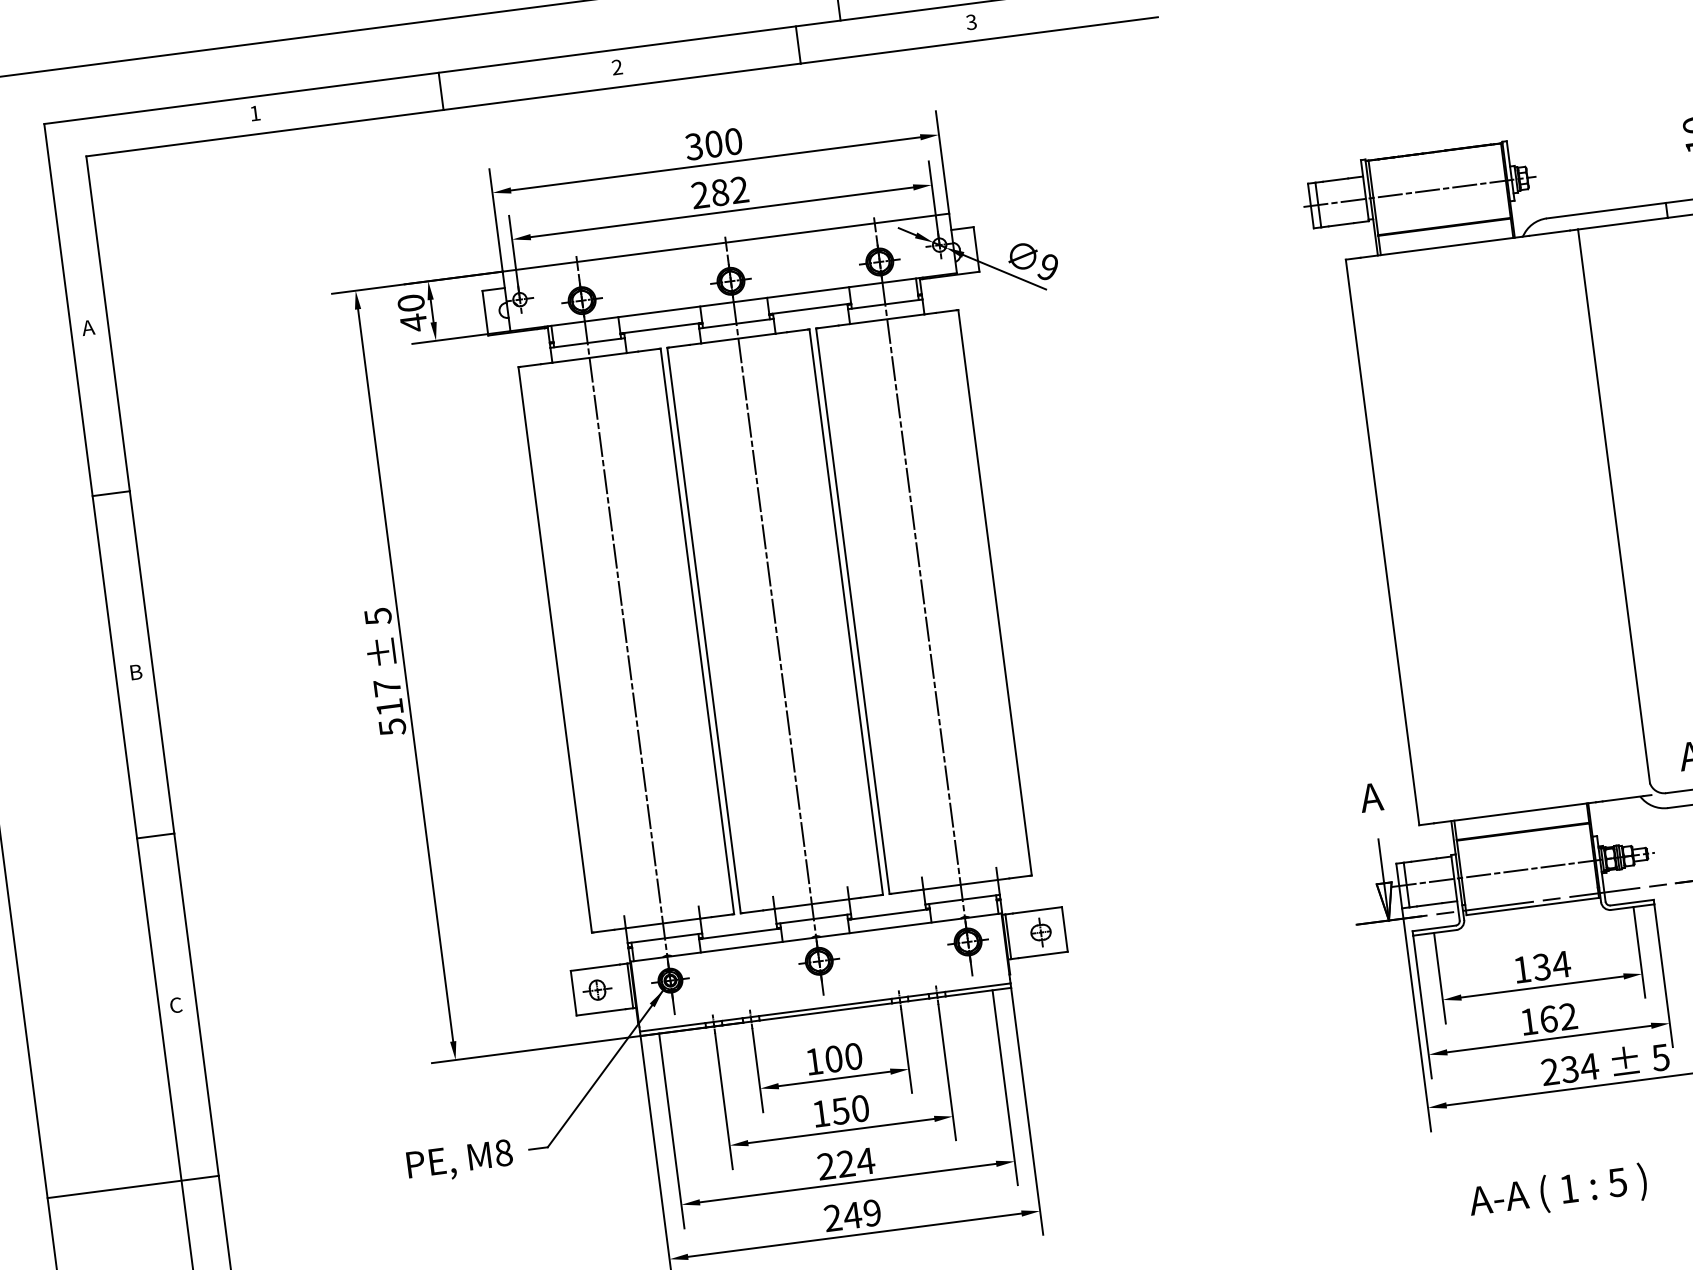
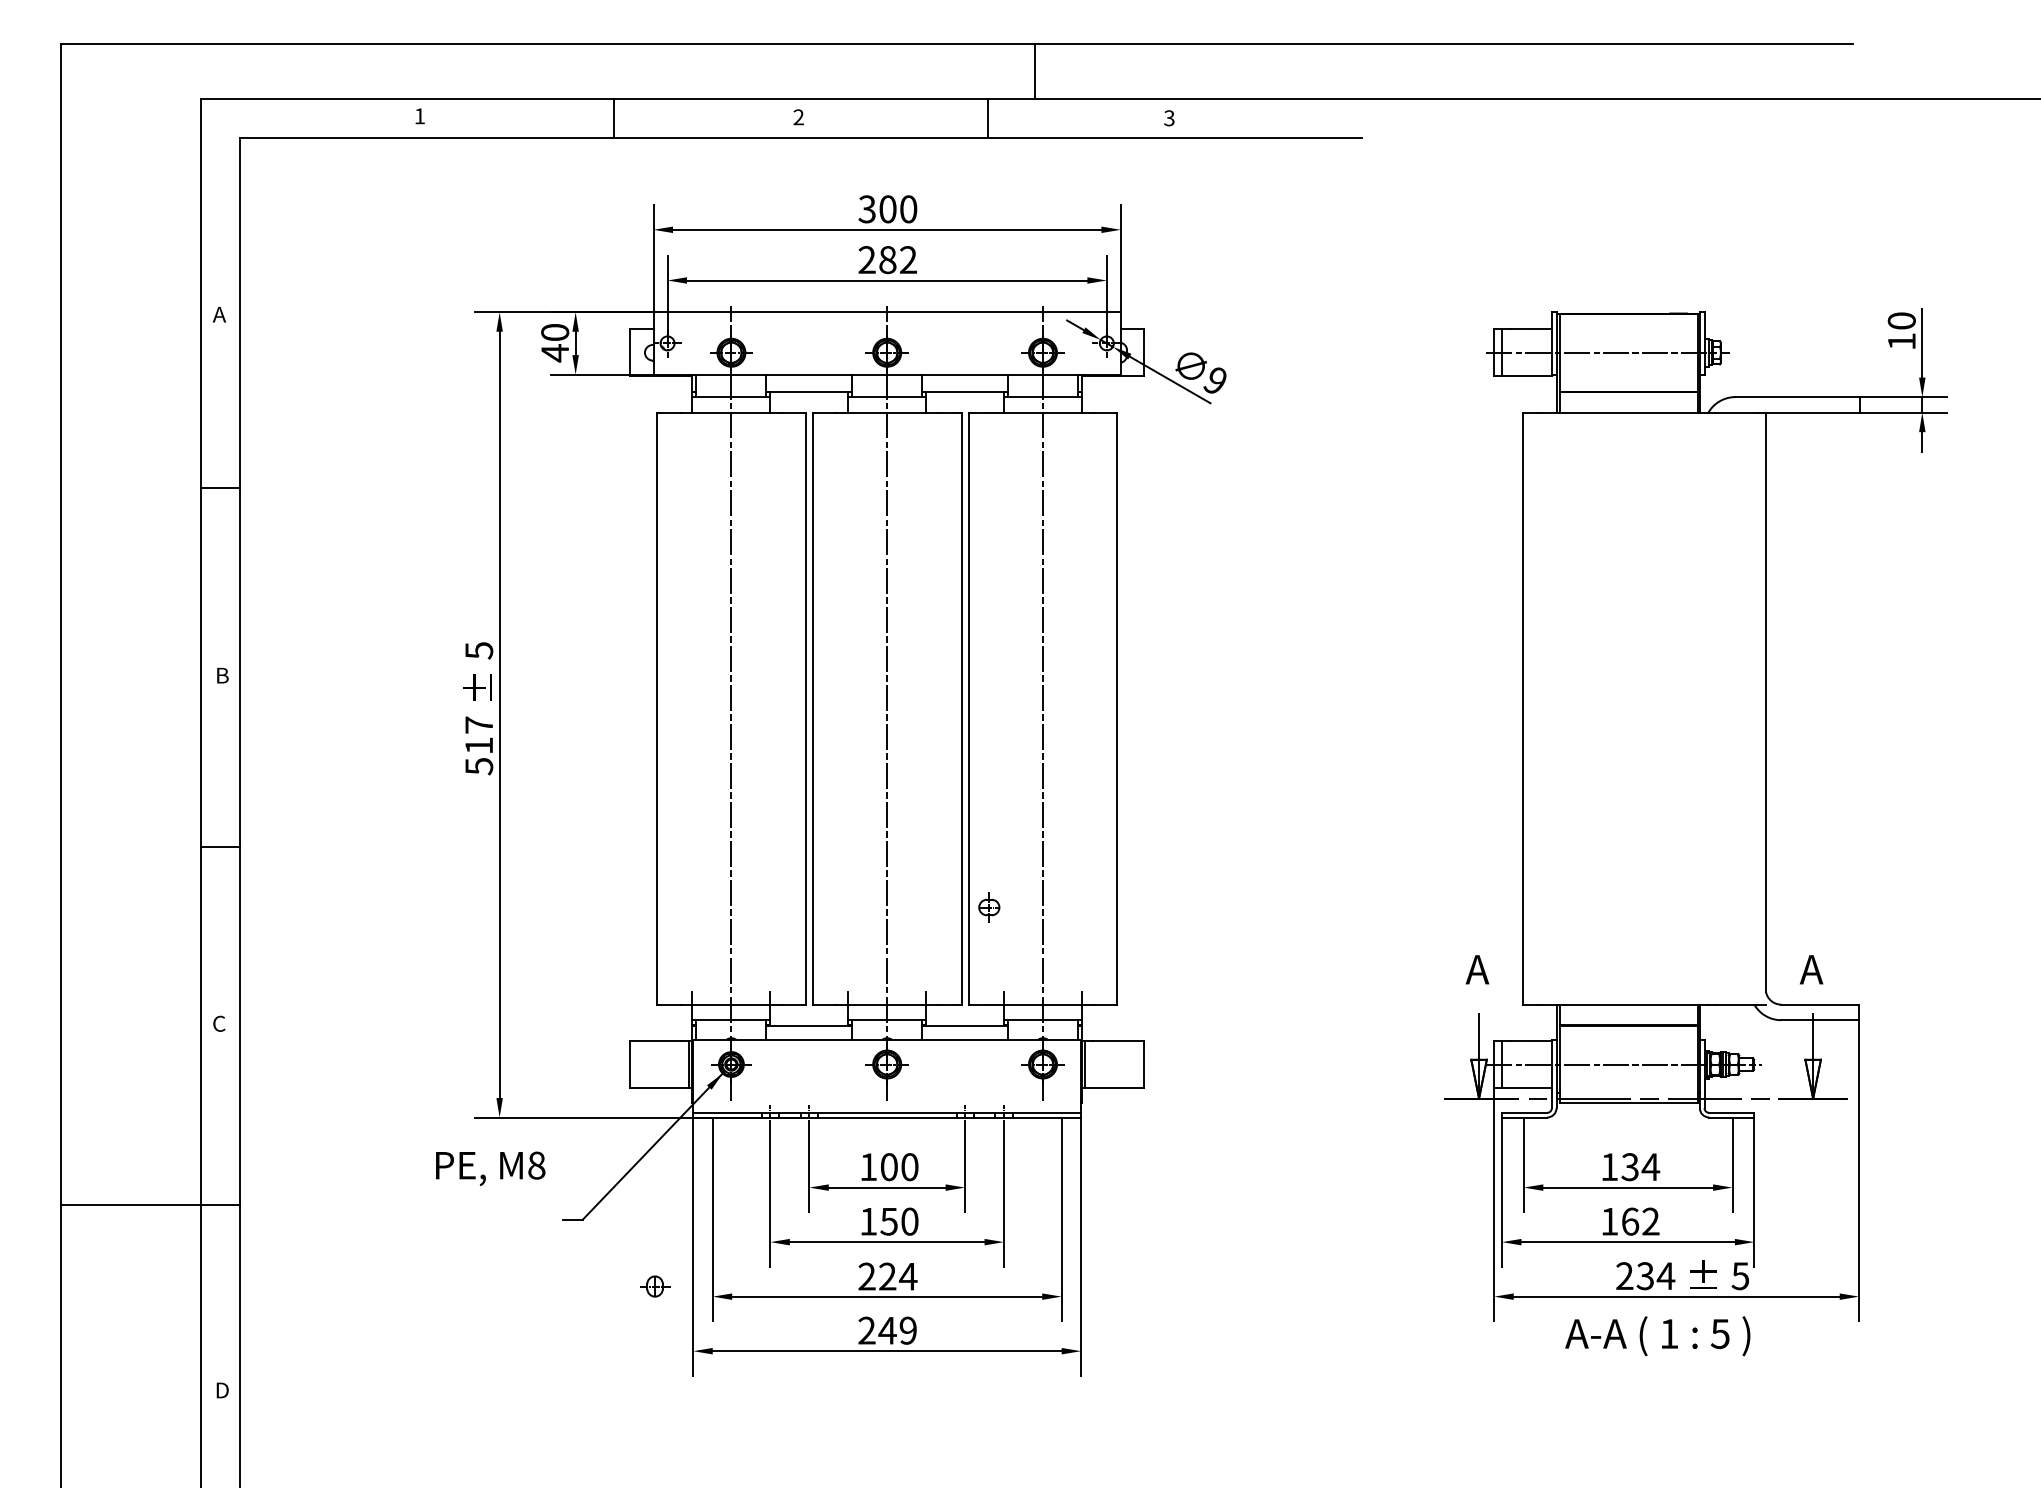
part: (1041, 932) -> (989, 907), moved
part: (597, 990) -> (655, 1286), moved
text: (459, 1161) -> (490, 1168), moved
text: (1557, 1192) -> (1657, 1336), moved

